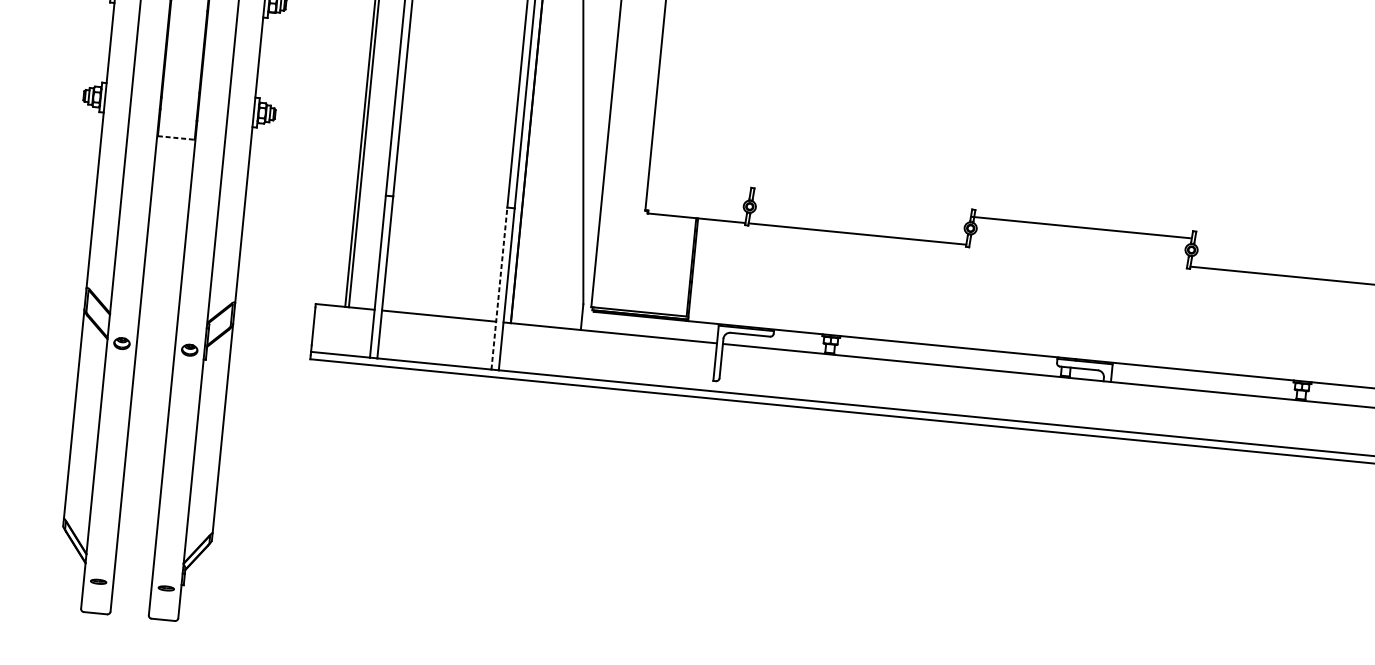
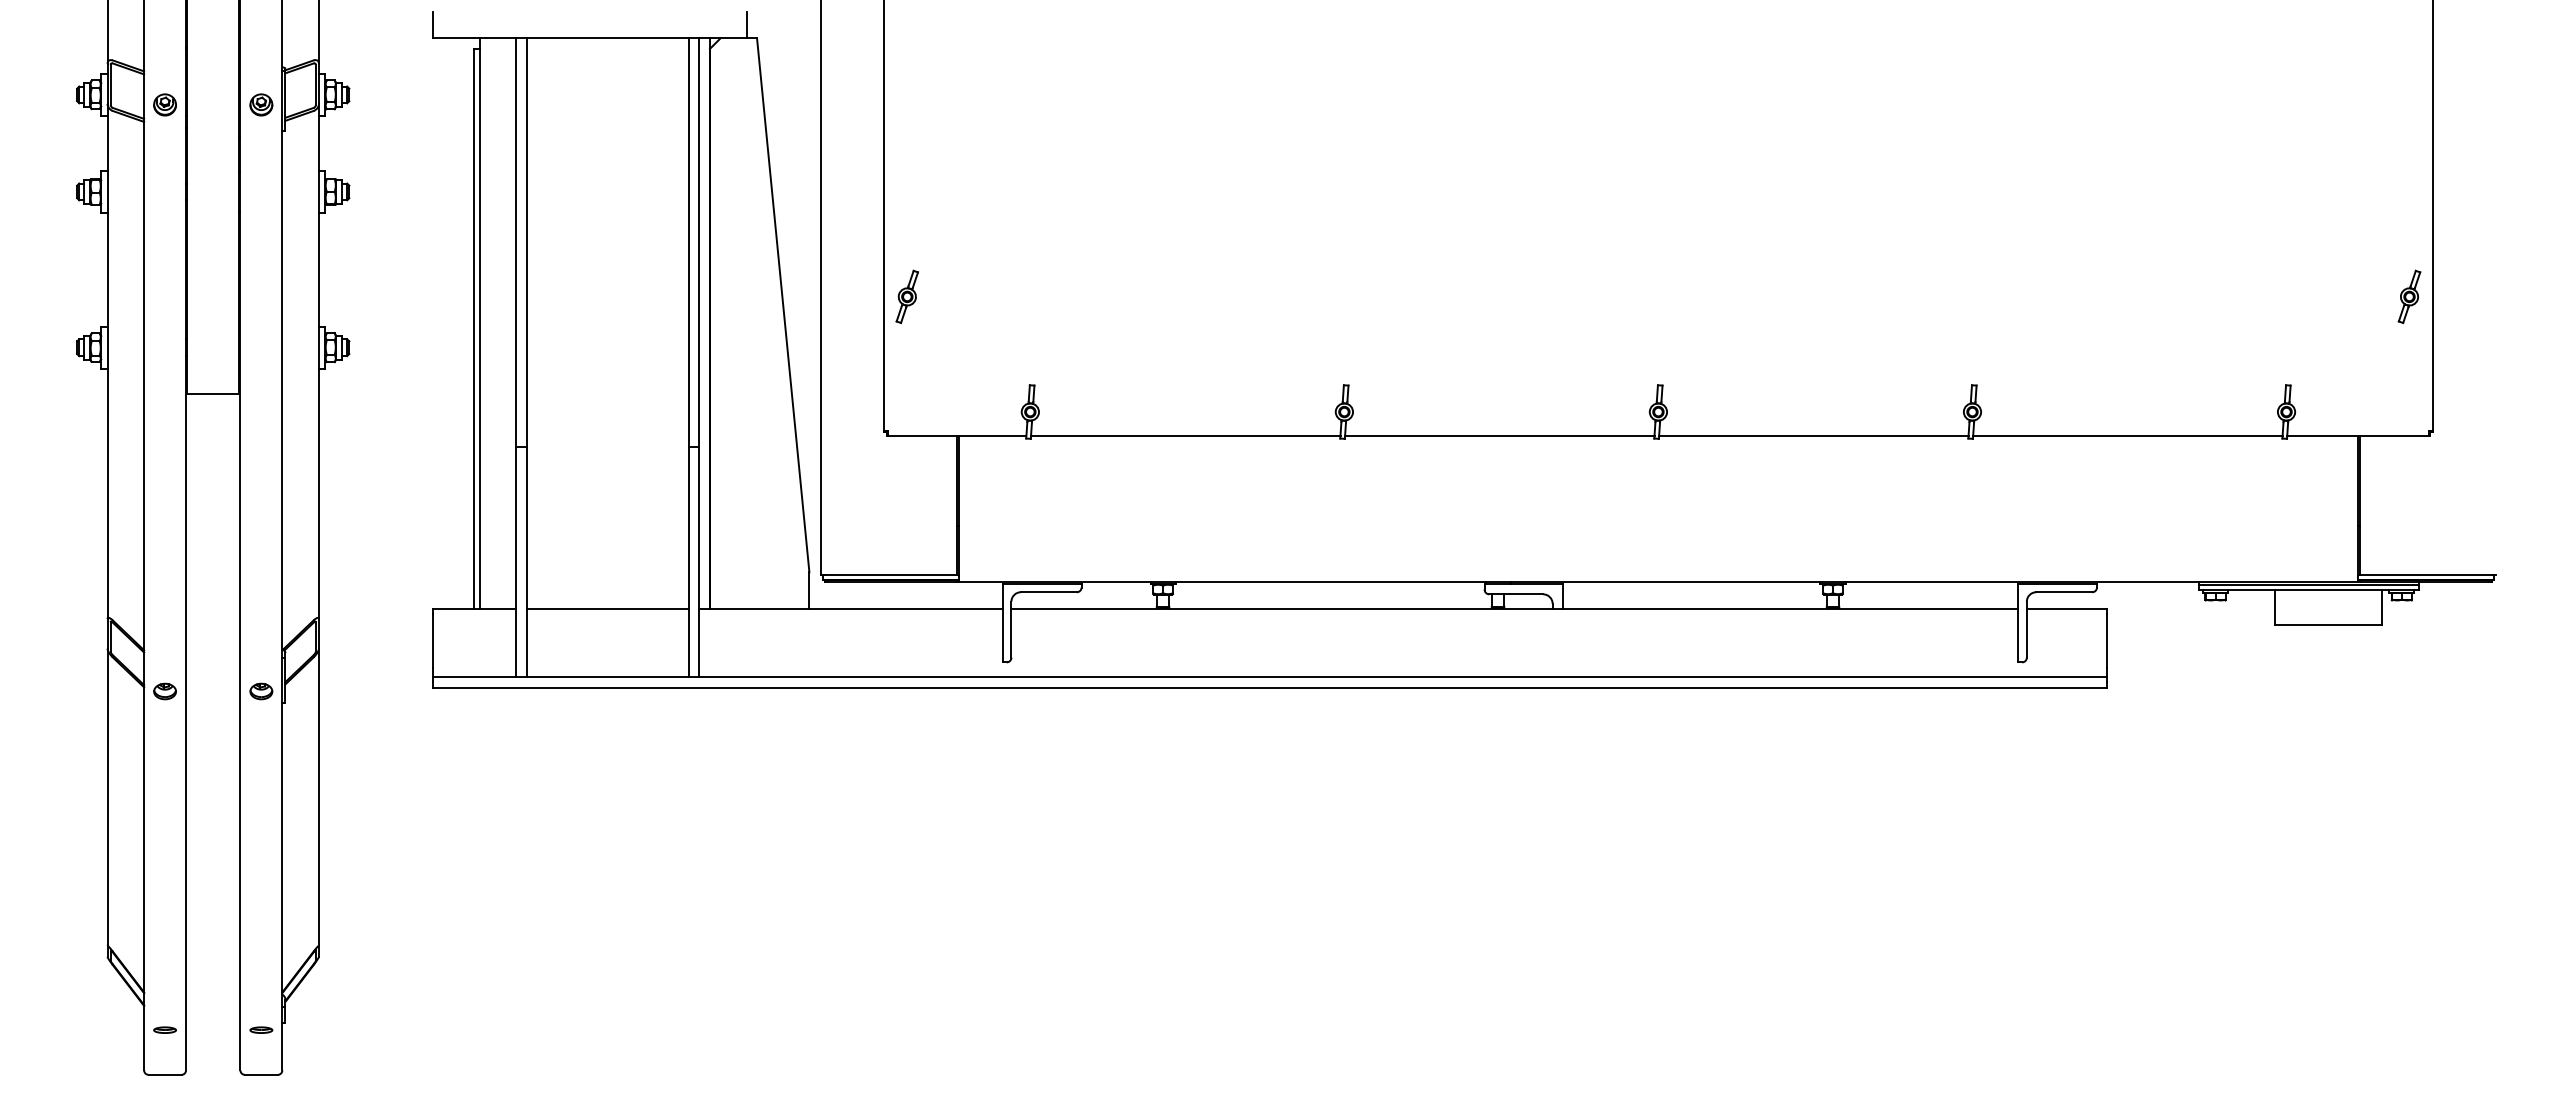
part: (671, 116) -> (907, 296), added
line: (176, 138) -> (213, 394), dashed -> solid
line: (1080, 227) -> (1499, 435), moved
line: (499, 288) -> (689, 561), dashed -> solid

